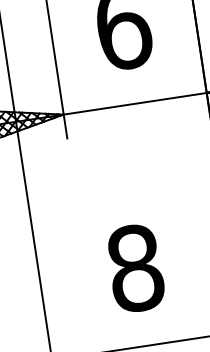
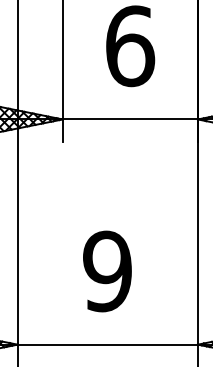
text: (135, 268) -> (107, 271), 8 -> 9

